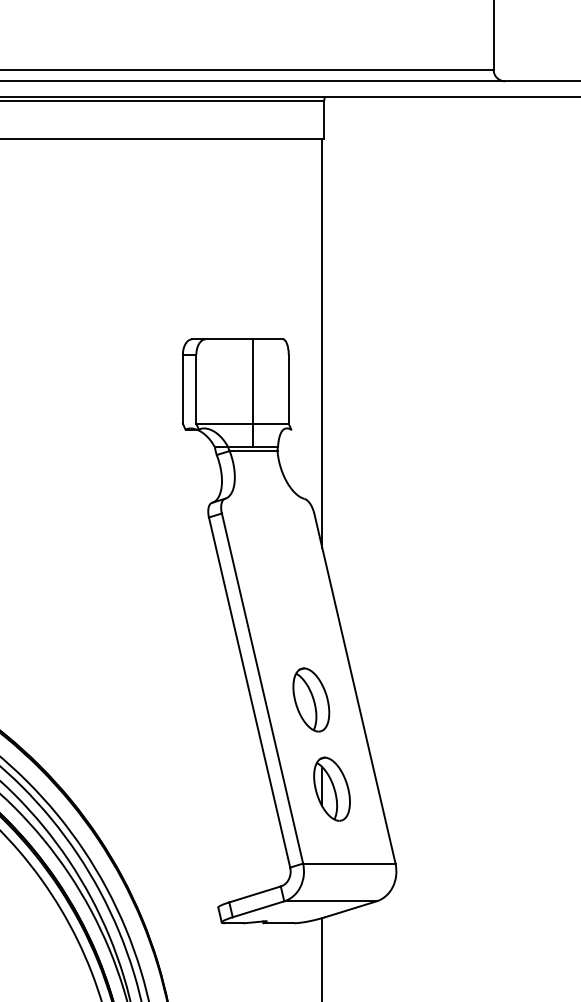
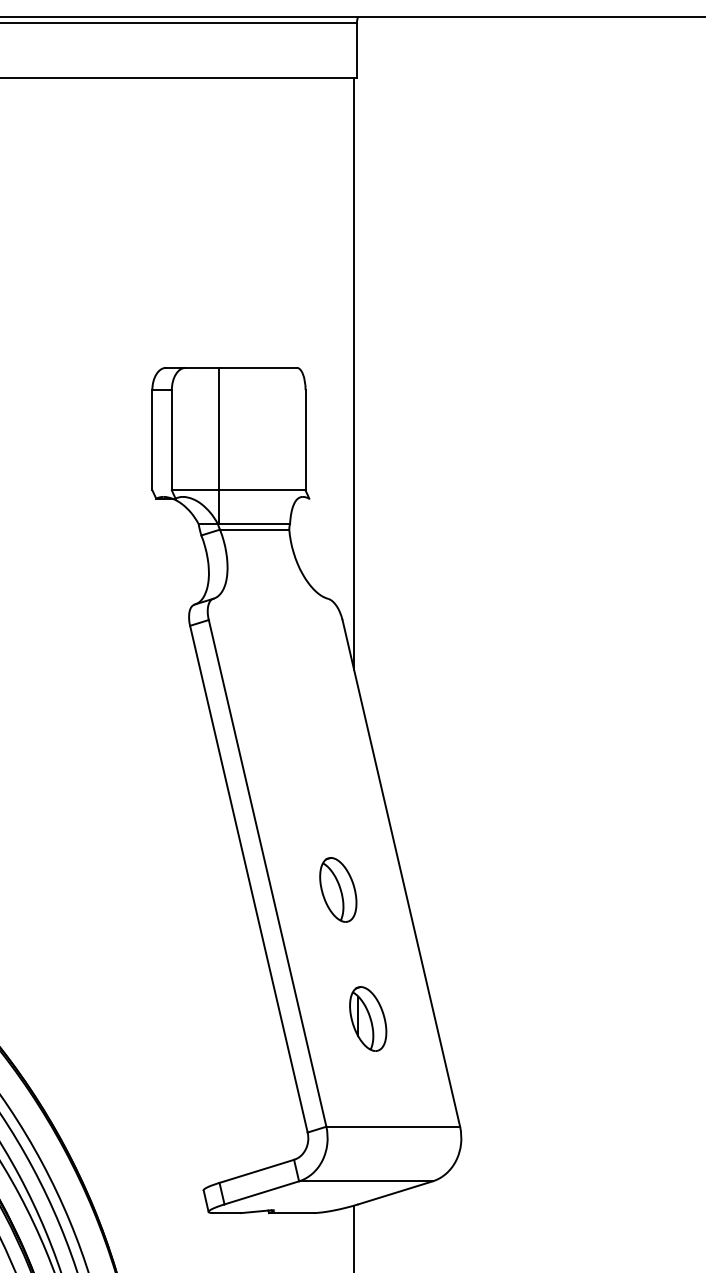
line: (253, 393) -> (219, 446), moved
part: (311, 699) -> (338, 889), size x0.7
part: (331, 788) -> (367, 1018), size x0.7

